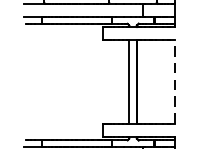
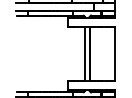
line: (174, 81) -> (114, 53), dashed -> solid

